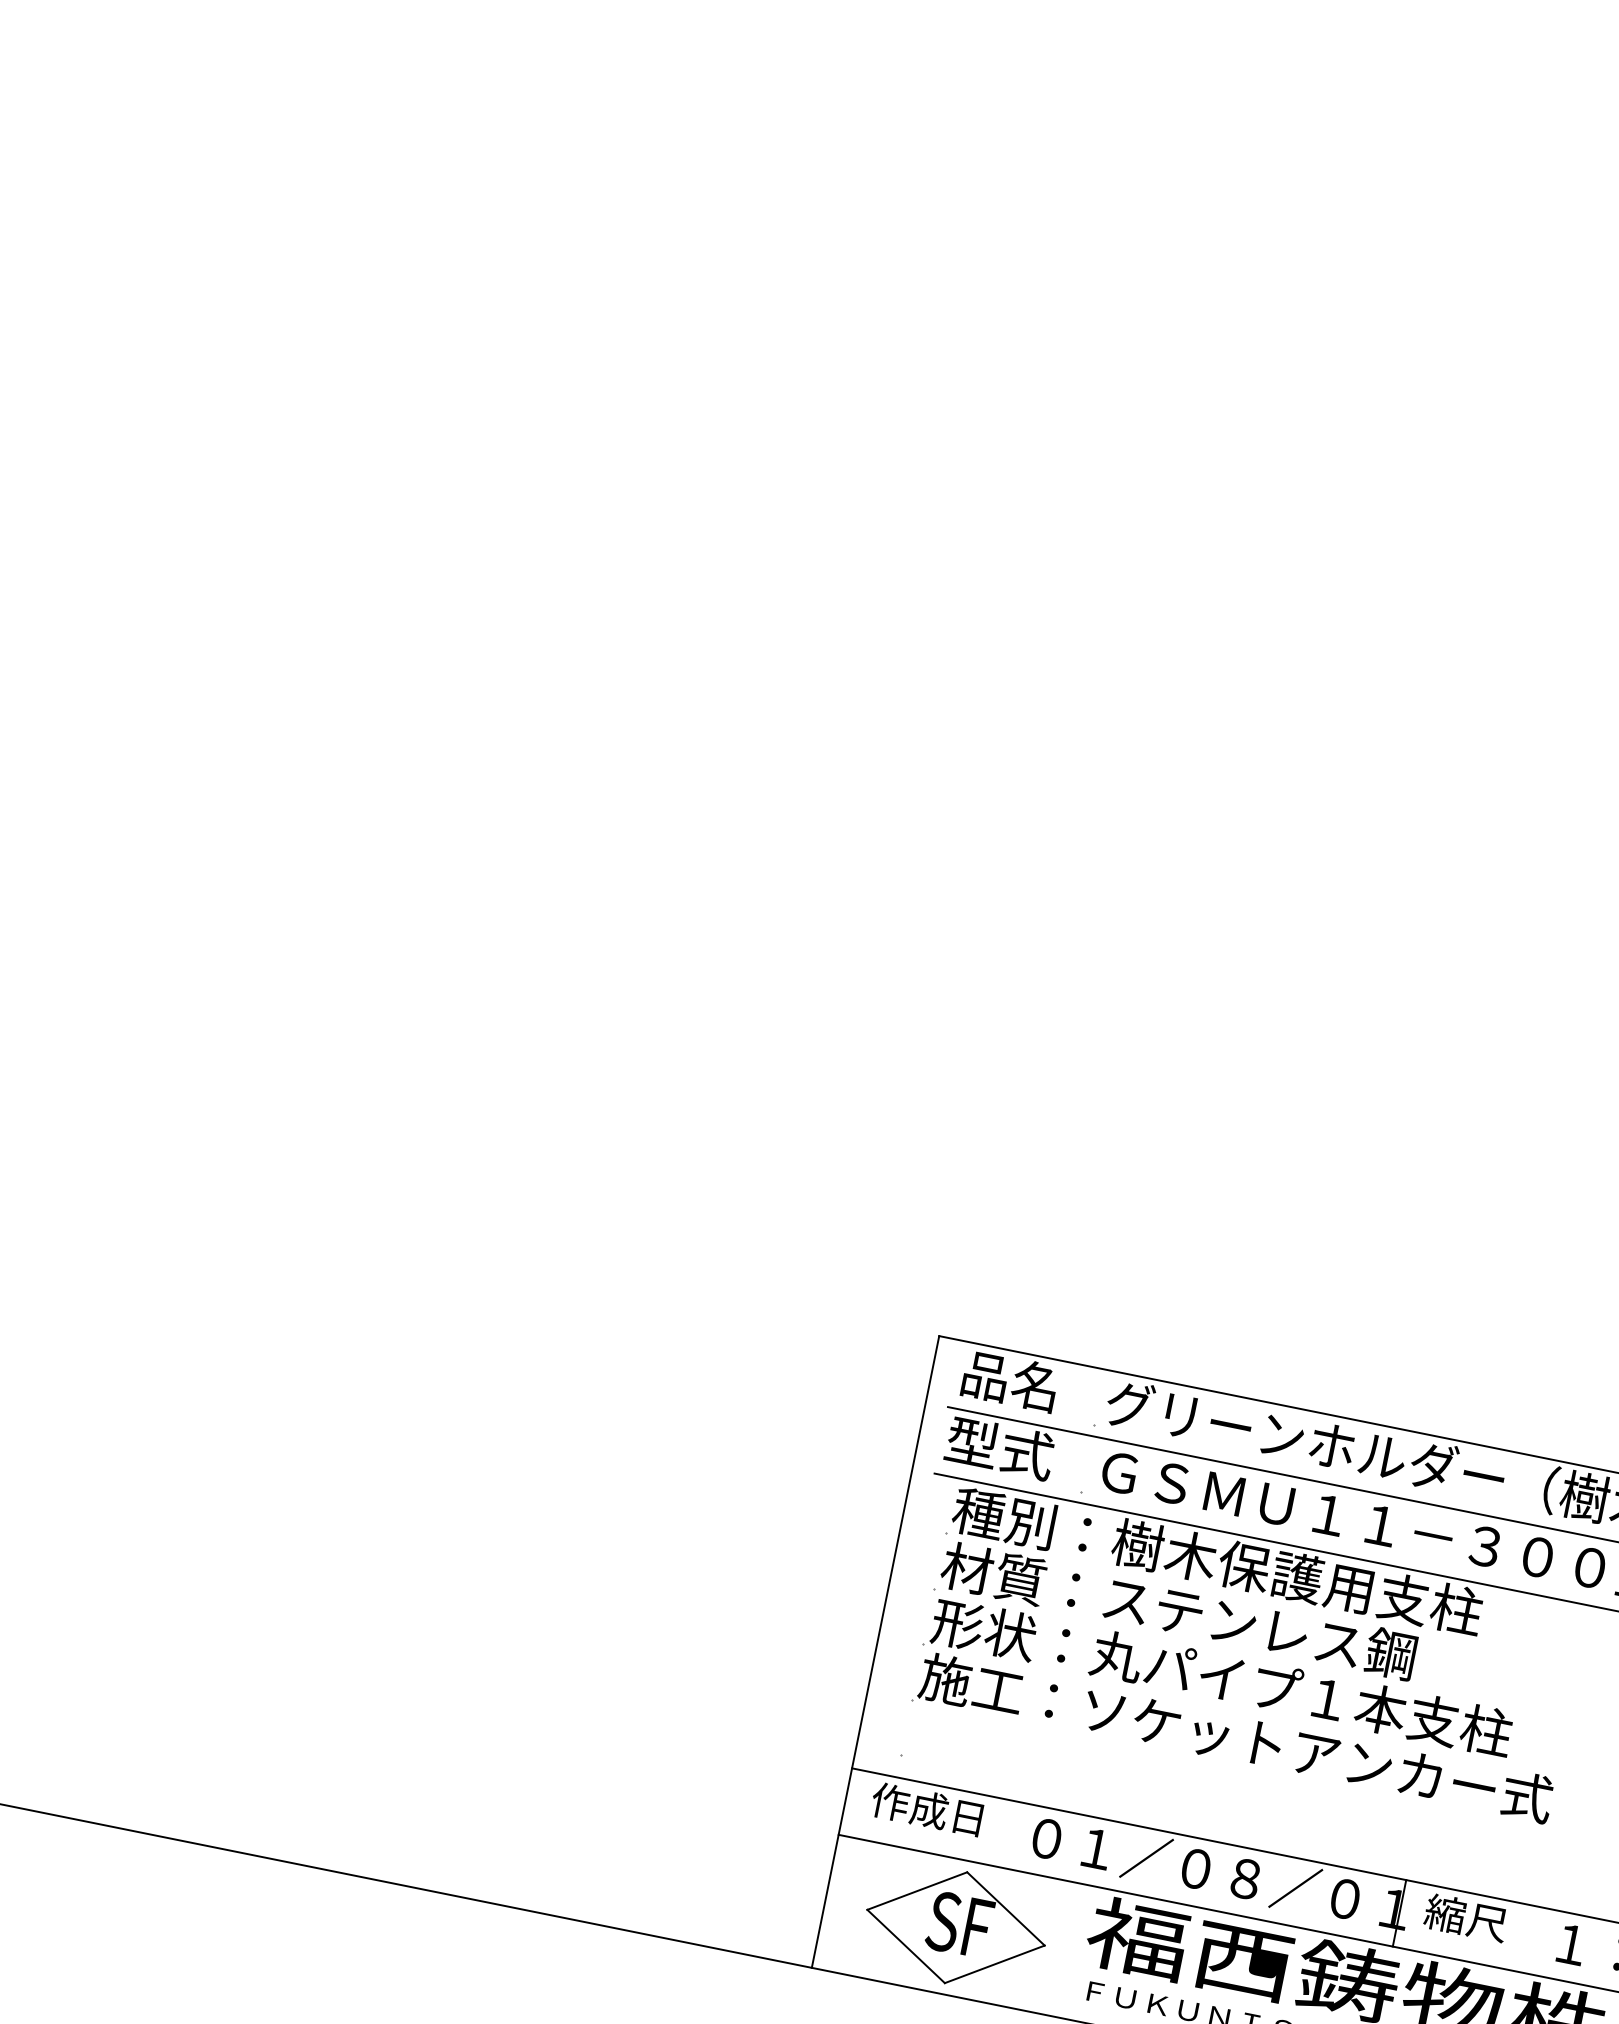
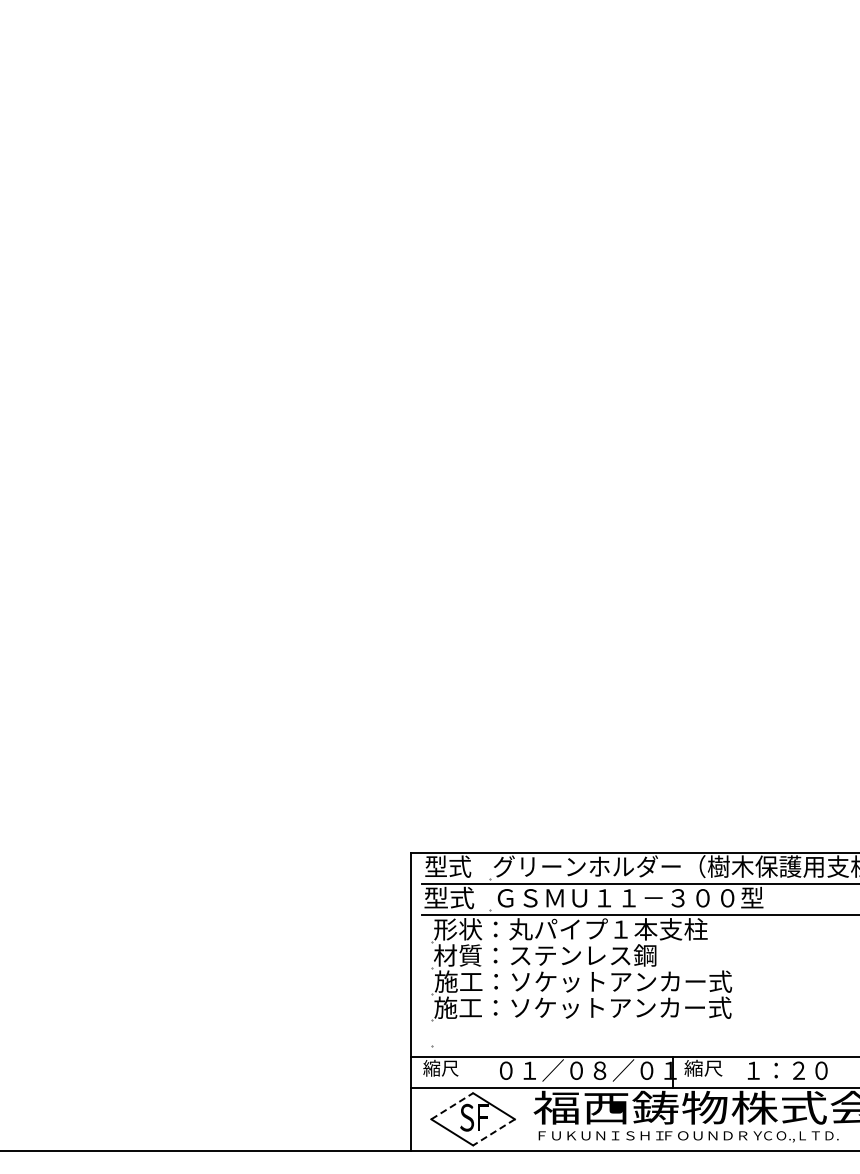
text: (1011, 1381) -> (448, 866), 品名 -> 型式
text: (1243, 1566) -> (570, 929), 種別：樹木保護用支柱 -> 形状：丸パイプ１本支柱
text: (1248, 1682) -> (583, 981), 形状：丸パイプ１本支柱 -> 施工：ソケットアンカー式
text: (925, 1807) -> (448, 1067), 作成日 -> 縮尺
line: (917, 1891) -> (452, 1106), solid -> dashed
line: (995, 1964) -> (494, 1132), solid -> dashed

